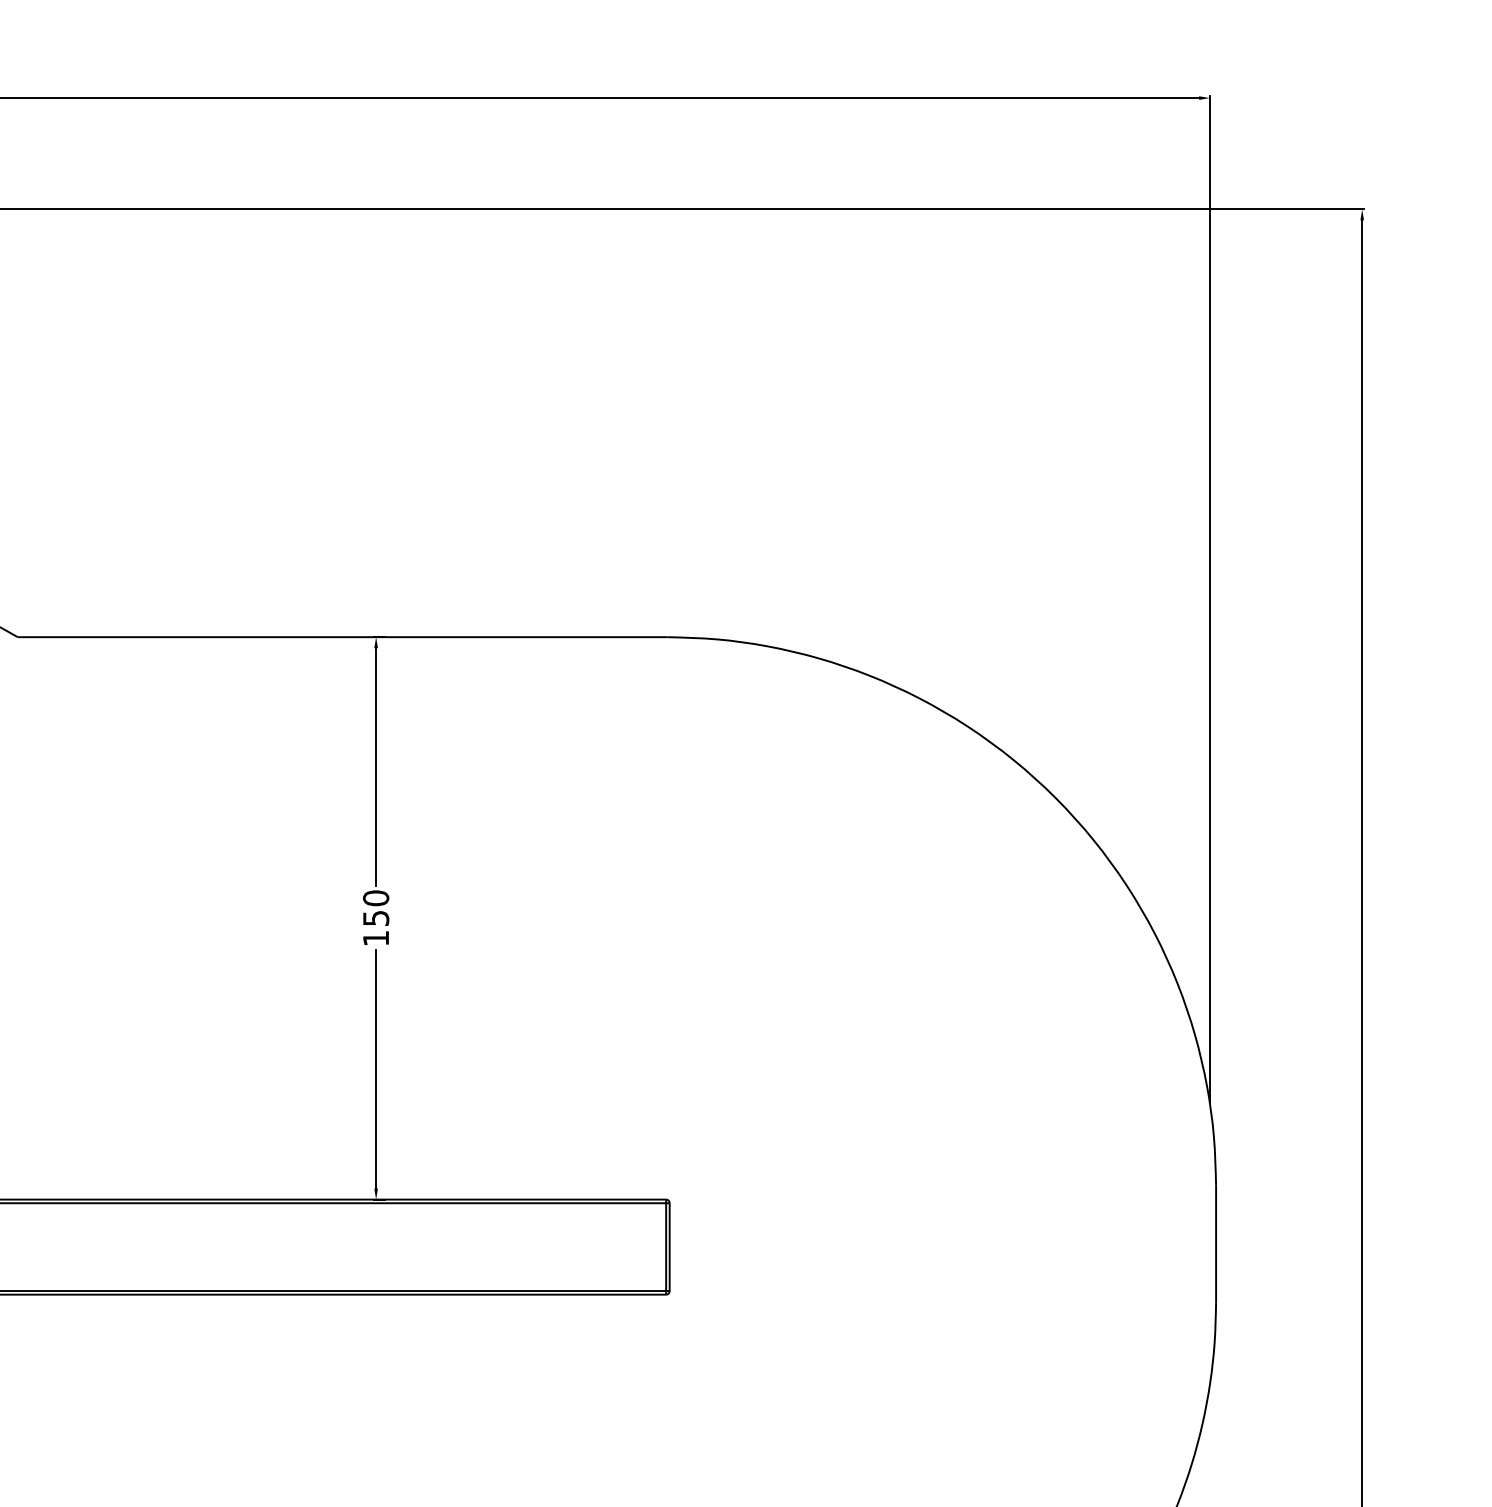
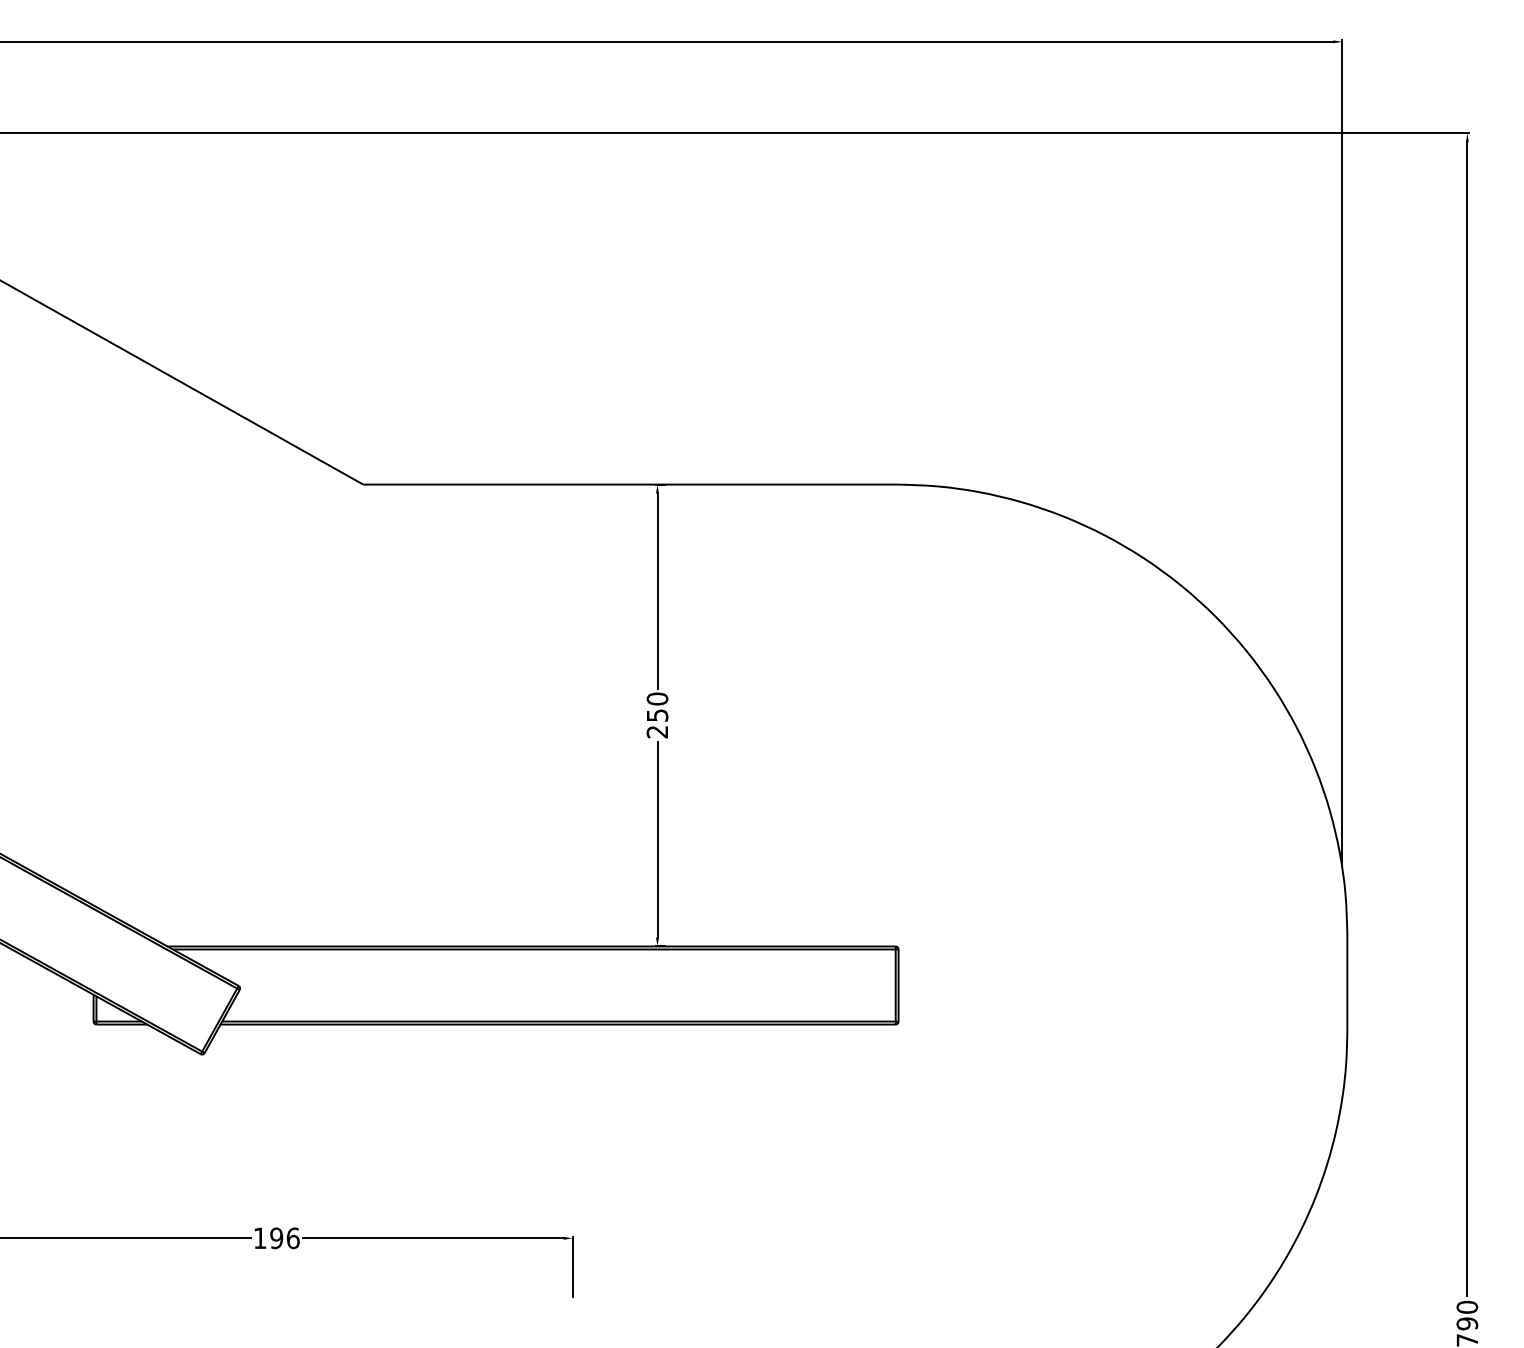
text: (374, 939) -> (656, 732), 150 -> 250

